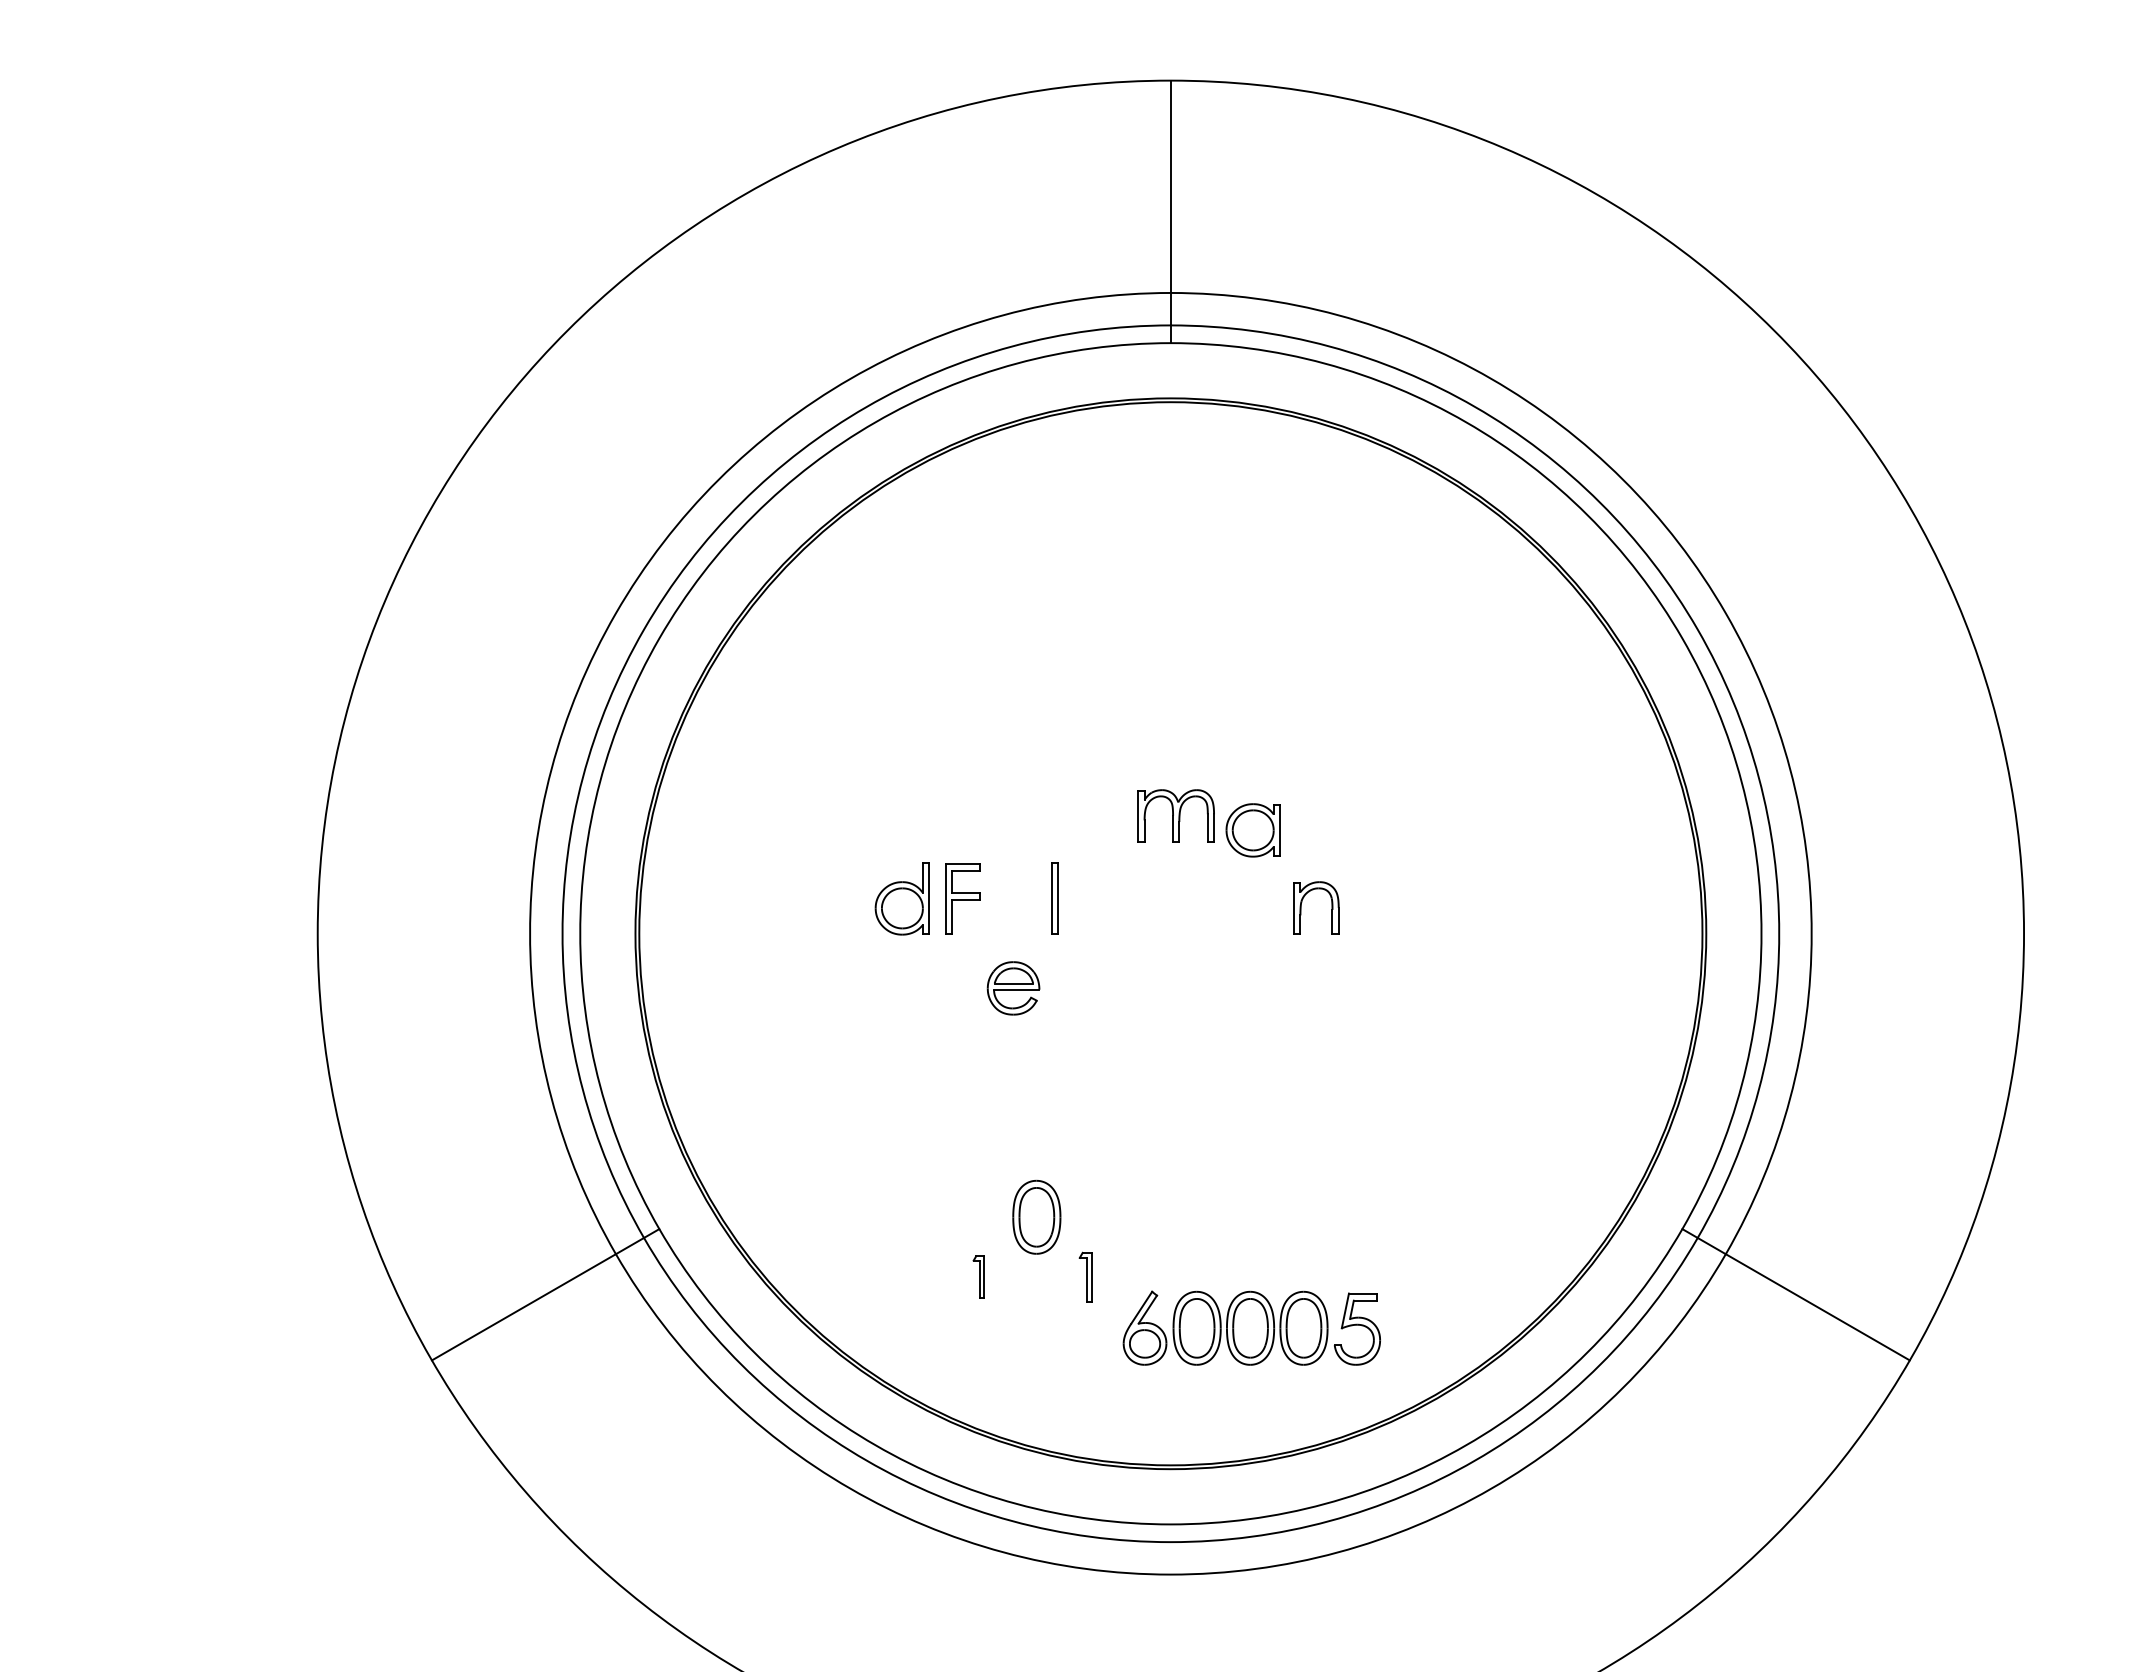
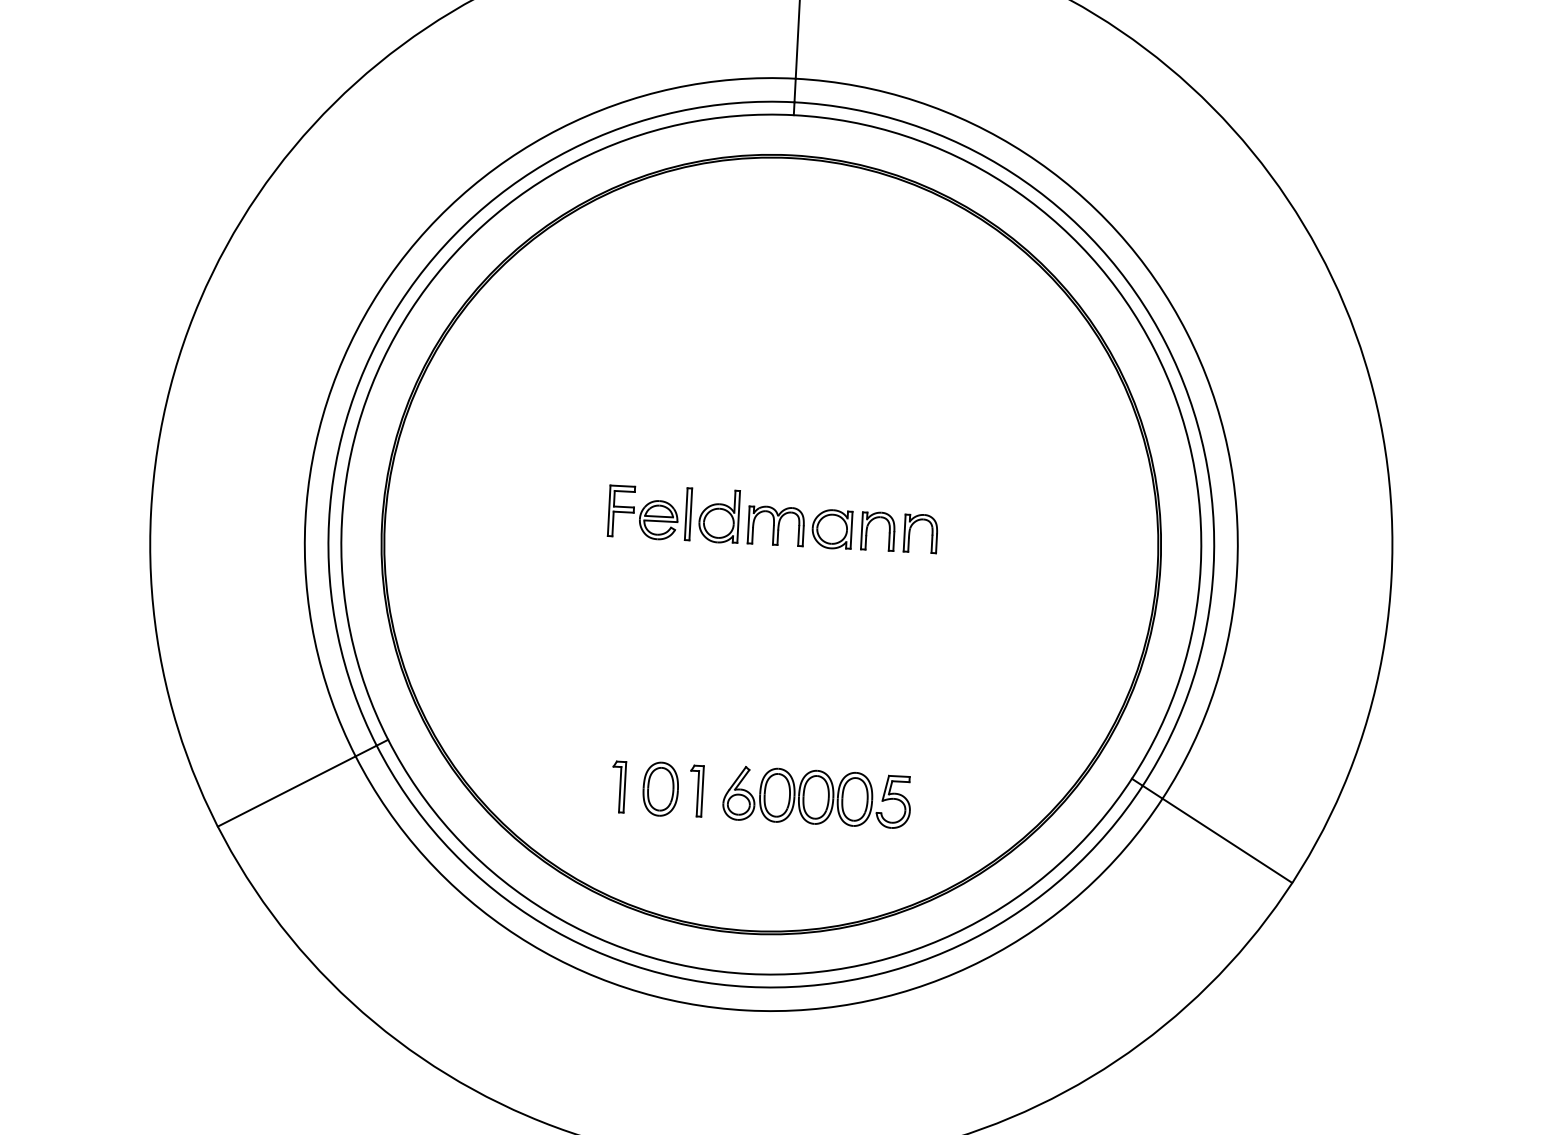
part: (1175, 815) -> (775, 525), moved
part: (1252, 830) -> (831, 529), moved
part: (901, 898) -> (718, 516), moved
part: (1360, 907) -> (910, 532), added
part: (1013, 988) -> (658, 520), moved
part: (1036, 1216) -> (660, 788), moved
part: (978, 1276) -> (618, 786), size x1.67
part: (1085, 1276) -> (696, 790), size x1.43
part: (1251, 1327) -> (816, 796), moved

